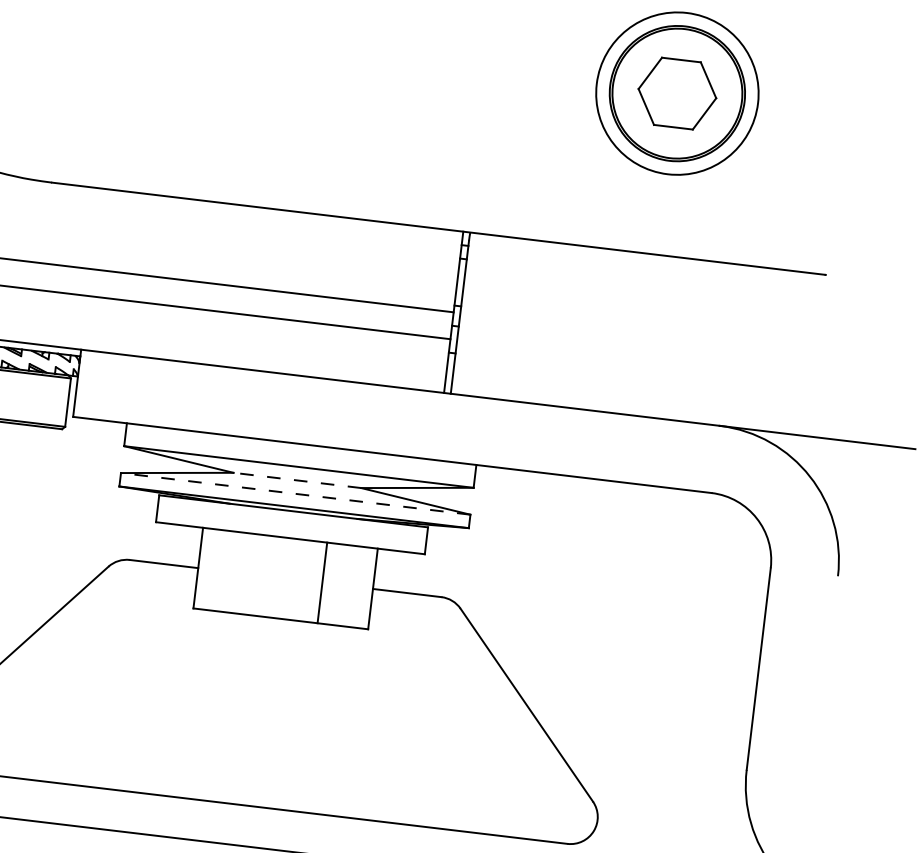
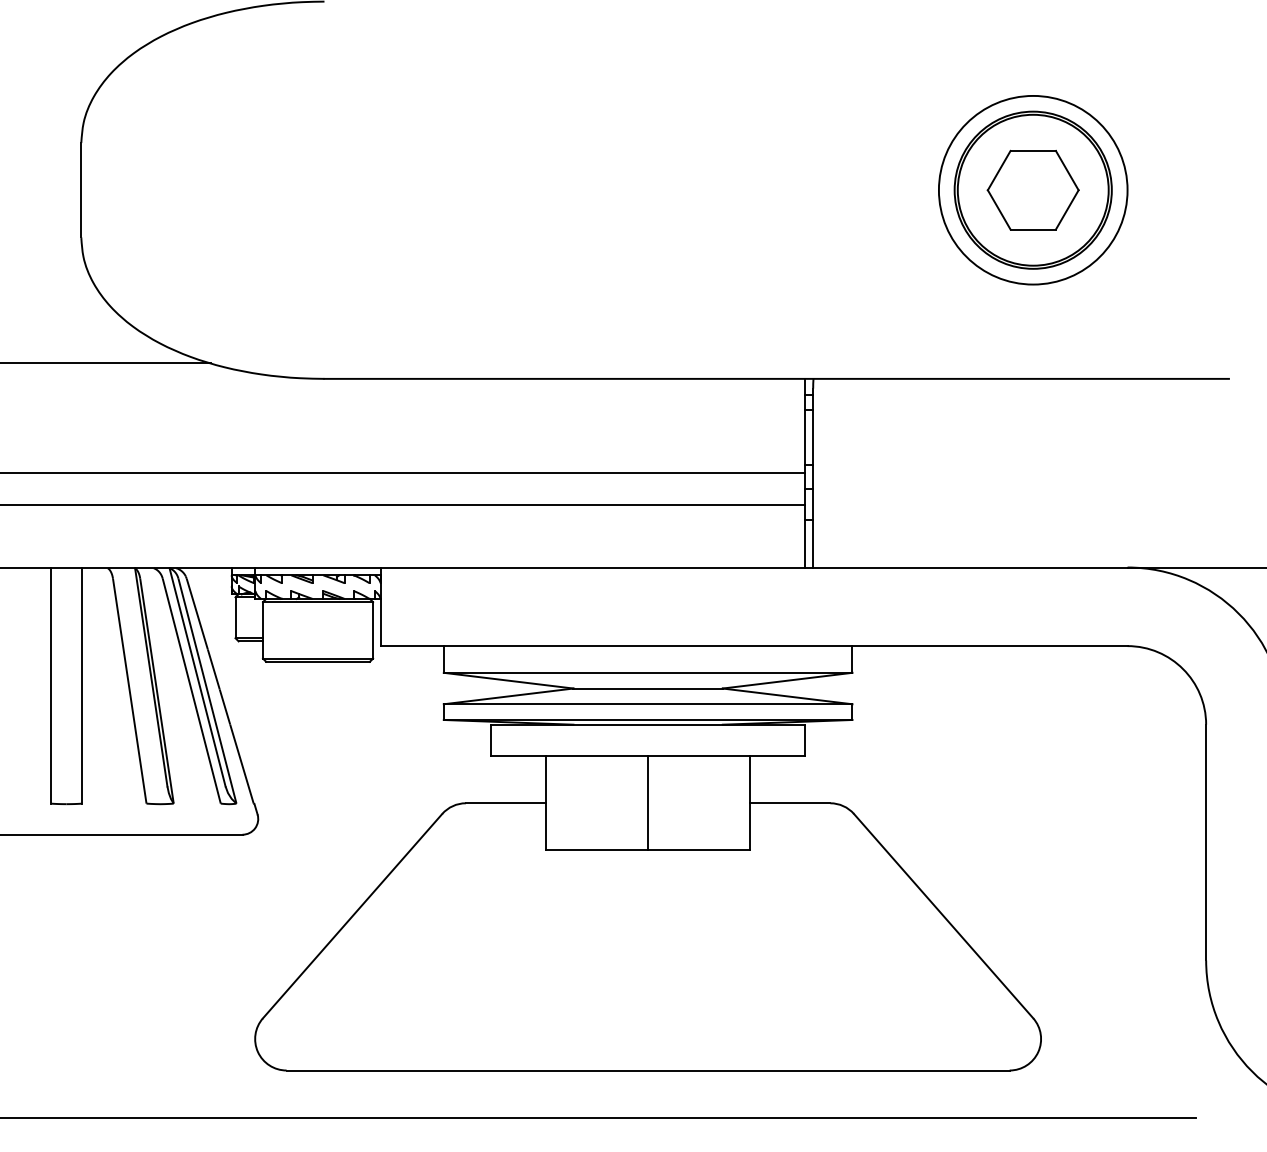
line: (297, 480) -> (648, 688), dashed -> solid
line: (295, 494) -> (647, 704), dashed -> solid
line: (322, 583) -> (648, 803), moved

